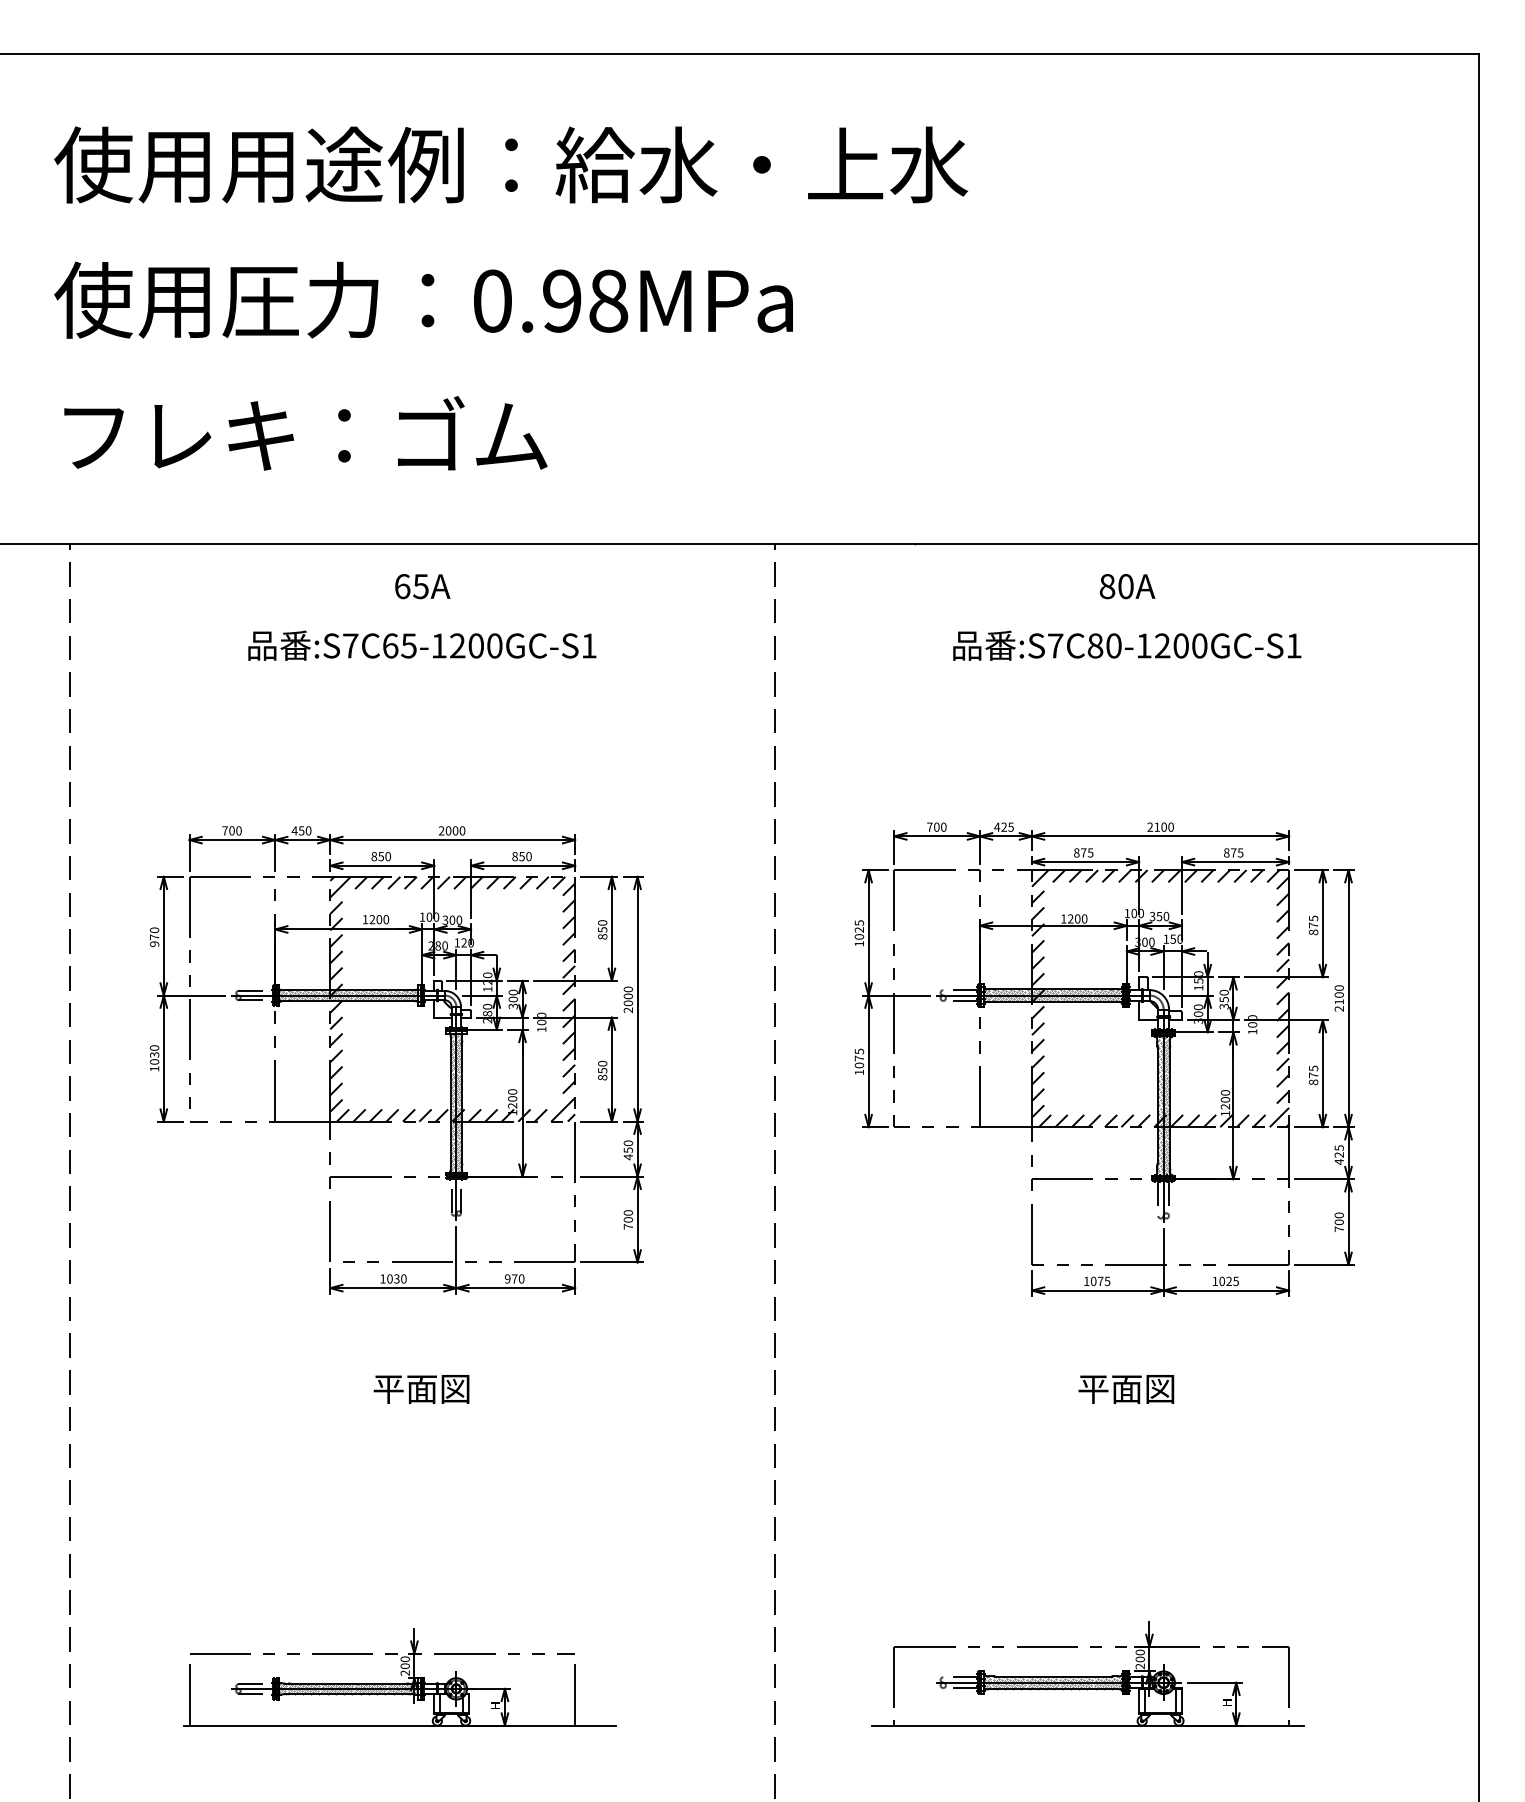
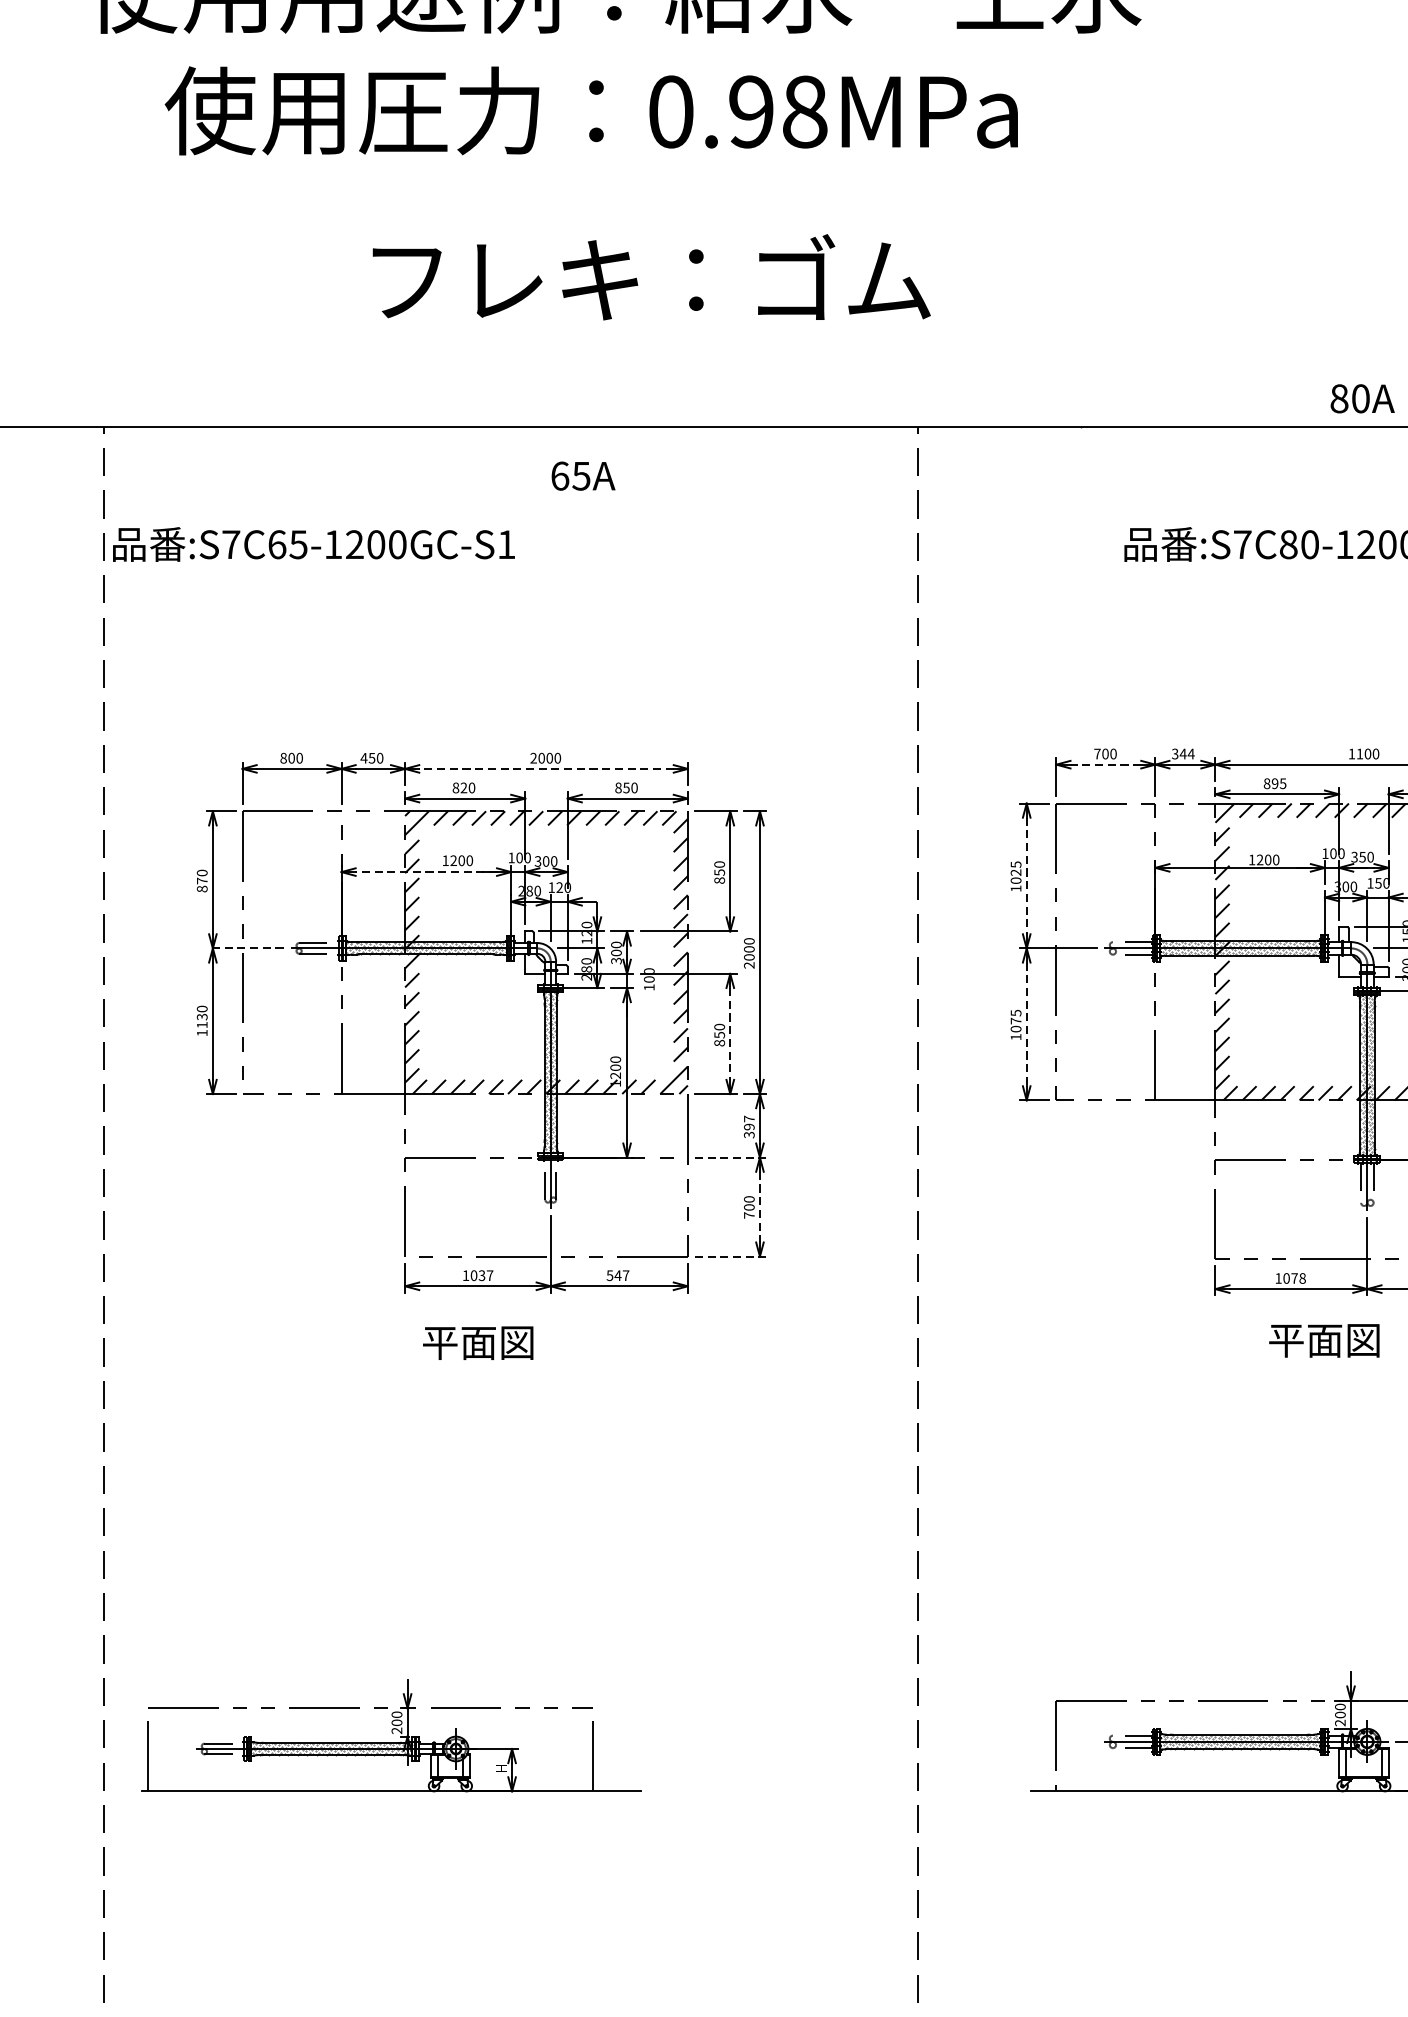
text: (423, 299) -> (591, 110), moved
text: (305, 433) -> (651, 277), moved
text: (422, 586) -> (583, 476), moved
text: (1127, 586) -> (1362, 398), moved
text: (422, 645) -> (314, 544), moved
text: (1004, 826) -> (1183, 753), 425 -> 344
text: (1150, 826) -> (1352, 753), 2100 -> 1100
text: (224, 830) -> (282, 757), 700 -> 800
line: (937, 836) -> (1106, 764), solid -> dashed
line: (452, 840) -> (546, 769), solid -> dashed
text: (1083, 852) -> (1274, 783), 875 -> 895
text: (381, 856) -> (464, 787), 850 -> 820
line: (348, 929) -> (426, 872), solid -> dashed
line: (868, 933) -> (1026, 876), solid -> dashed
text: (154, 943) -> (202, 888), 970 -> 870
line: (191, 995) -> (244, 948), solid -> dashed
text: (154, 1061) -> (202, 1024), 1030 -> 1130
line: (868, 1061) -> (1026, 1024), solid -> dashed
line: (611, 1069) -> (729, 1033), solid -> dashed
text: (628, 1150) -> (749, 1127), 450 -> 397
line: (612, 1176) -> (730, 1157), solid -> dashed
line: (637, 1219) -> (759, 1207), solid -> dashed
line: (612, 1262) -> (730, 1256), solid -> dashed
text: (403, 1278) -> (489, 1275), 1030 -> 1037
text: (514, 1278) -> (617, 1275), 970 -> 547
text: (1107, 1280) -> (1302, 1277), 1075 -> 1078
text: (421, 1389) -> (478, 1343), moved
text: (1126, 1389) -> (1324, 1340), moved
part: (399, 1677) -> (390, 1735), moved

